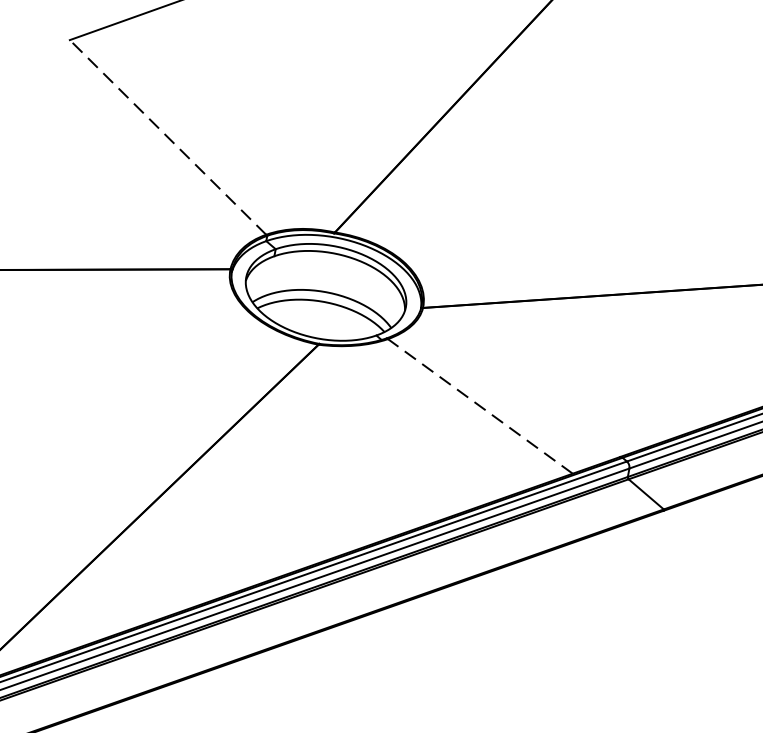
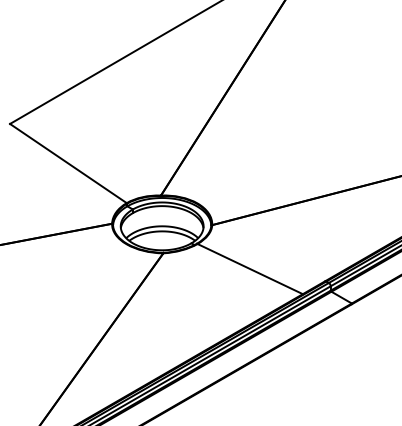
line: (168, 137) -> (68, 163), dashed -> solid
line: (479, 405) -> (249, 268), dashed -> solid

